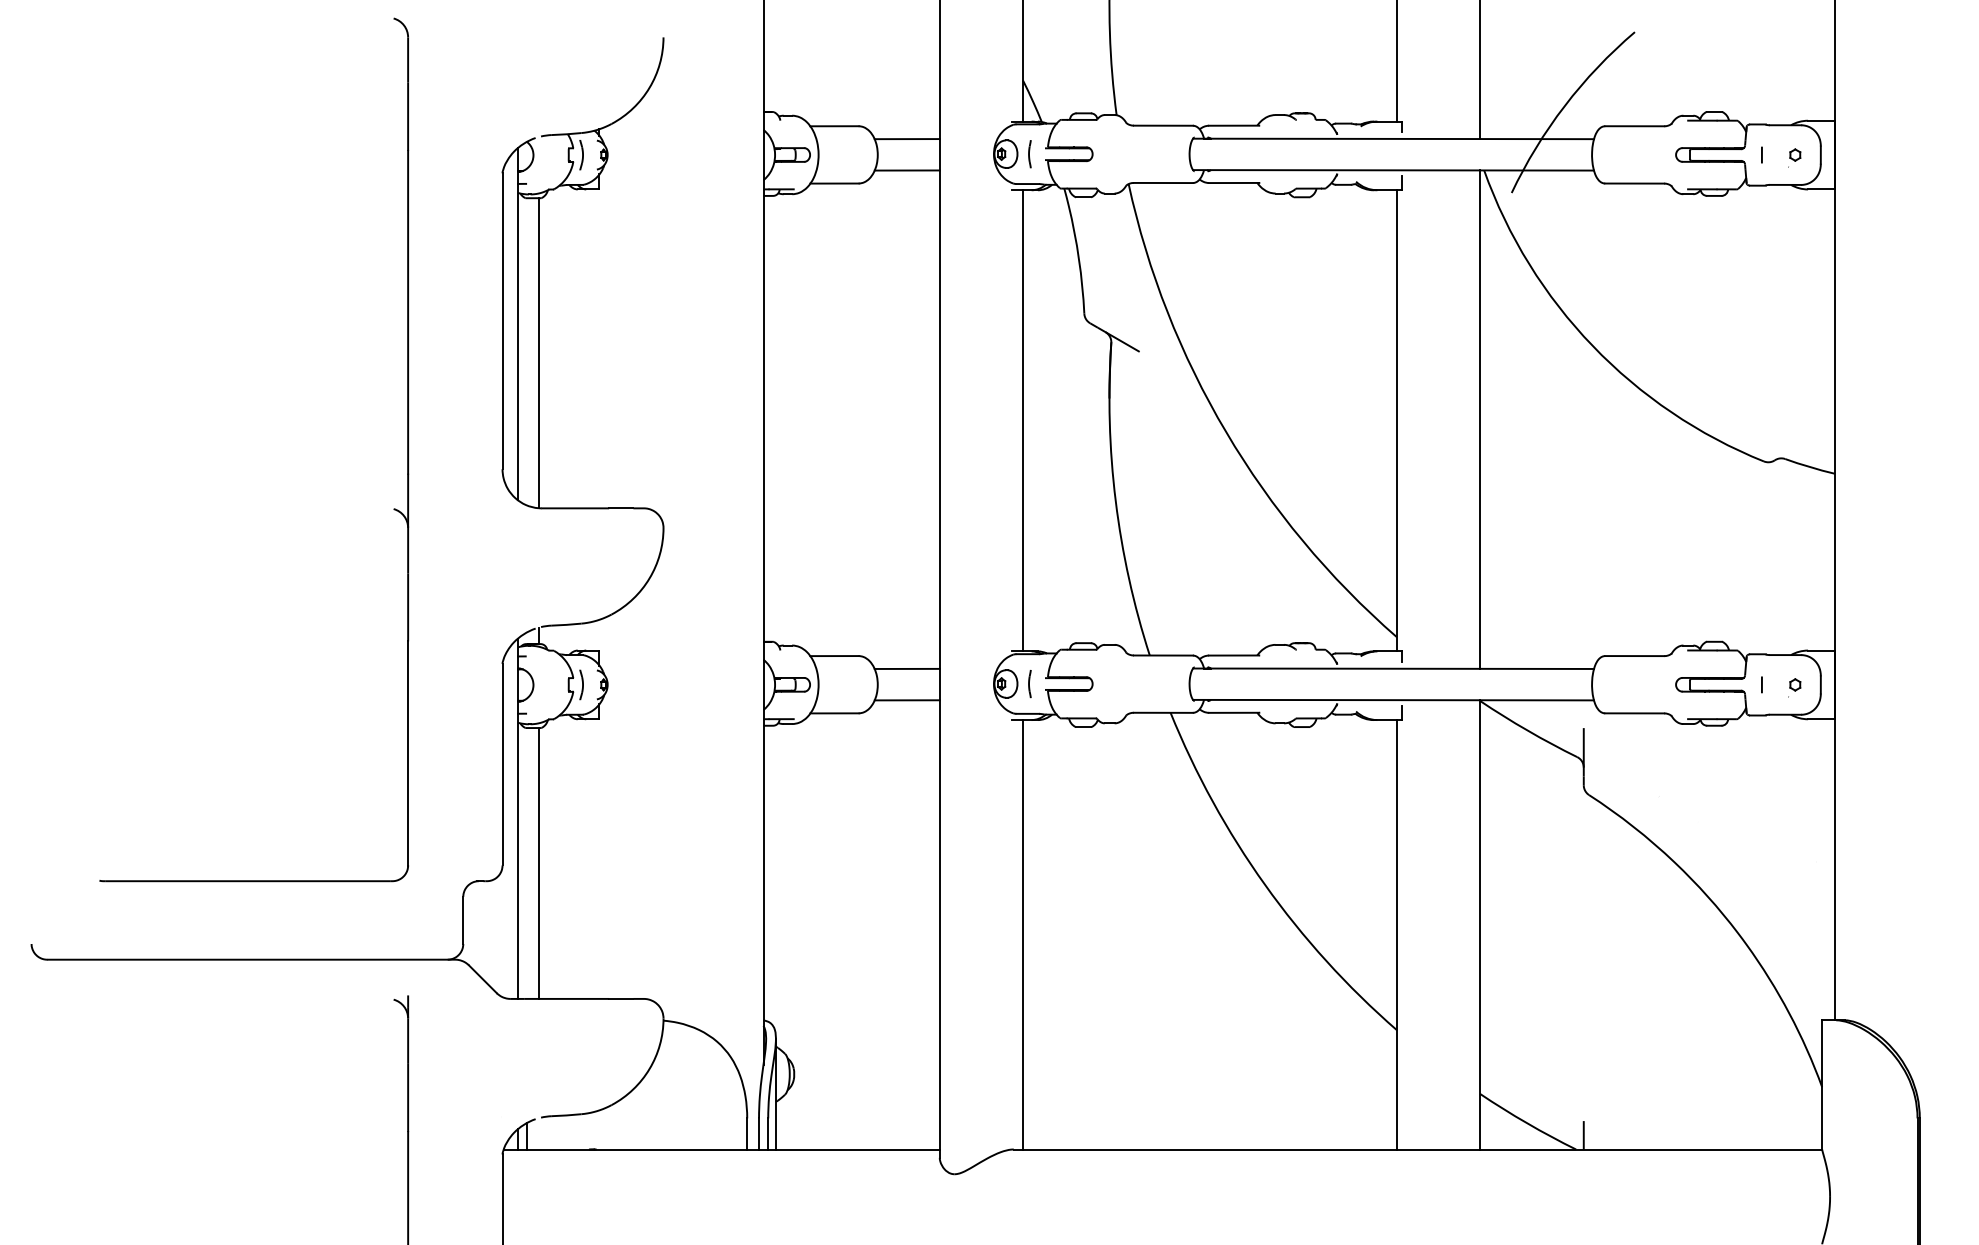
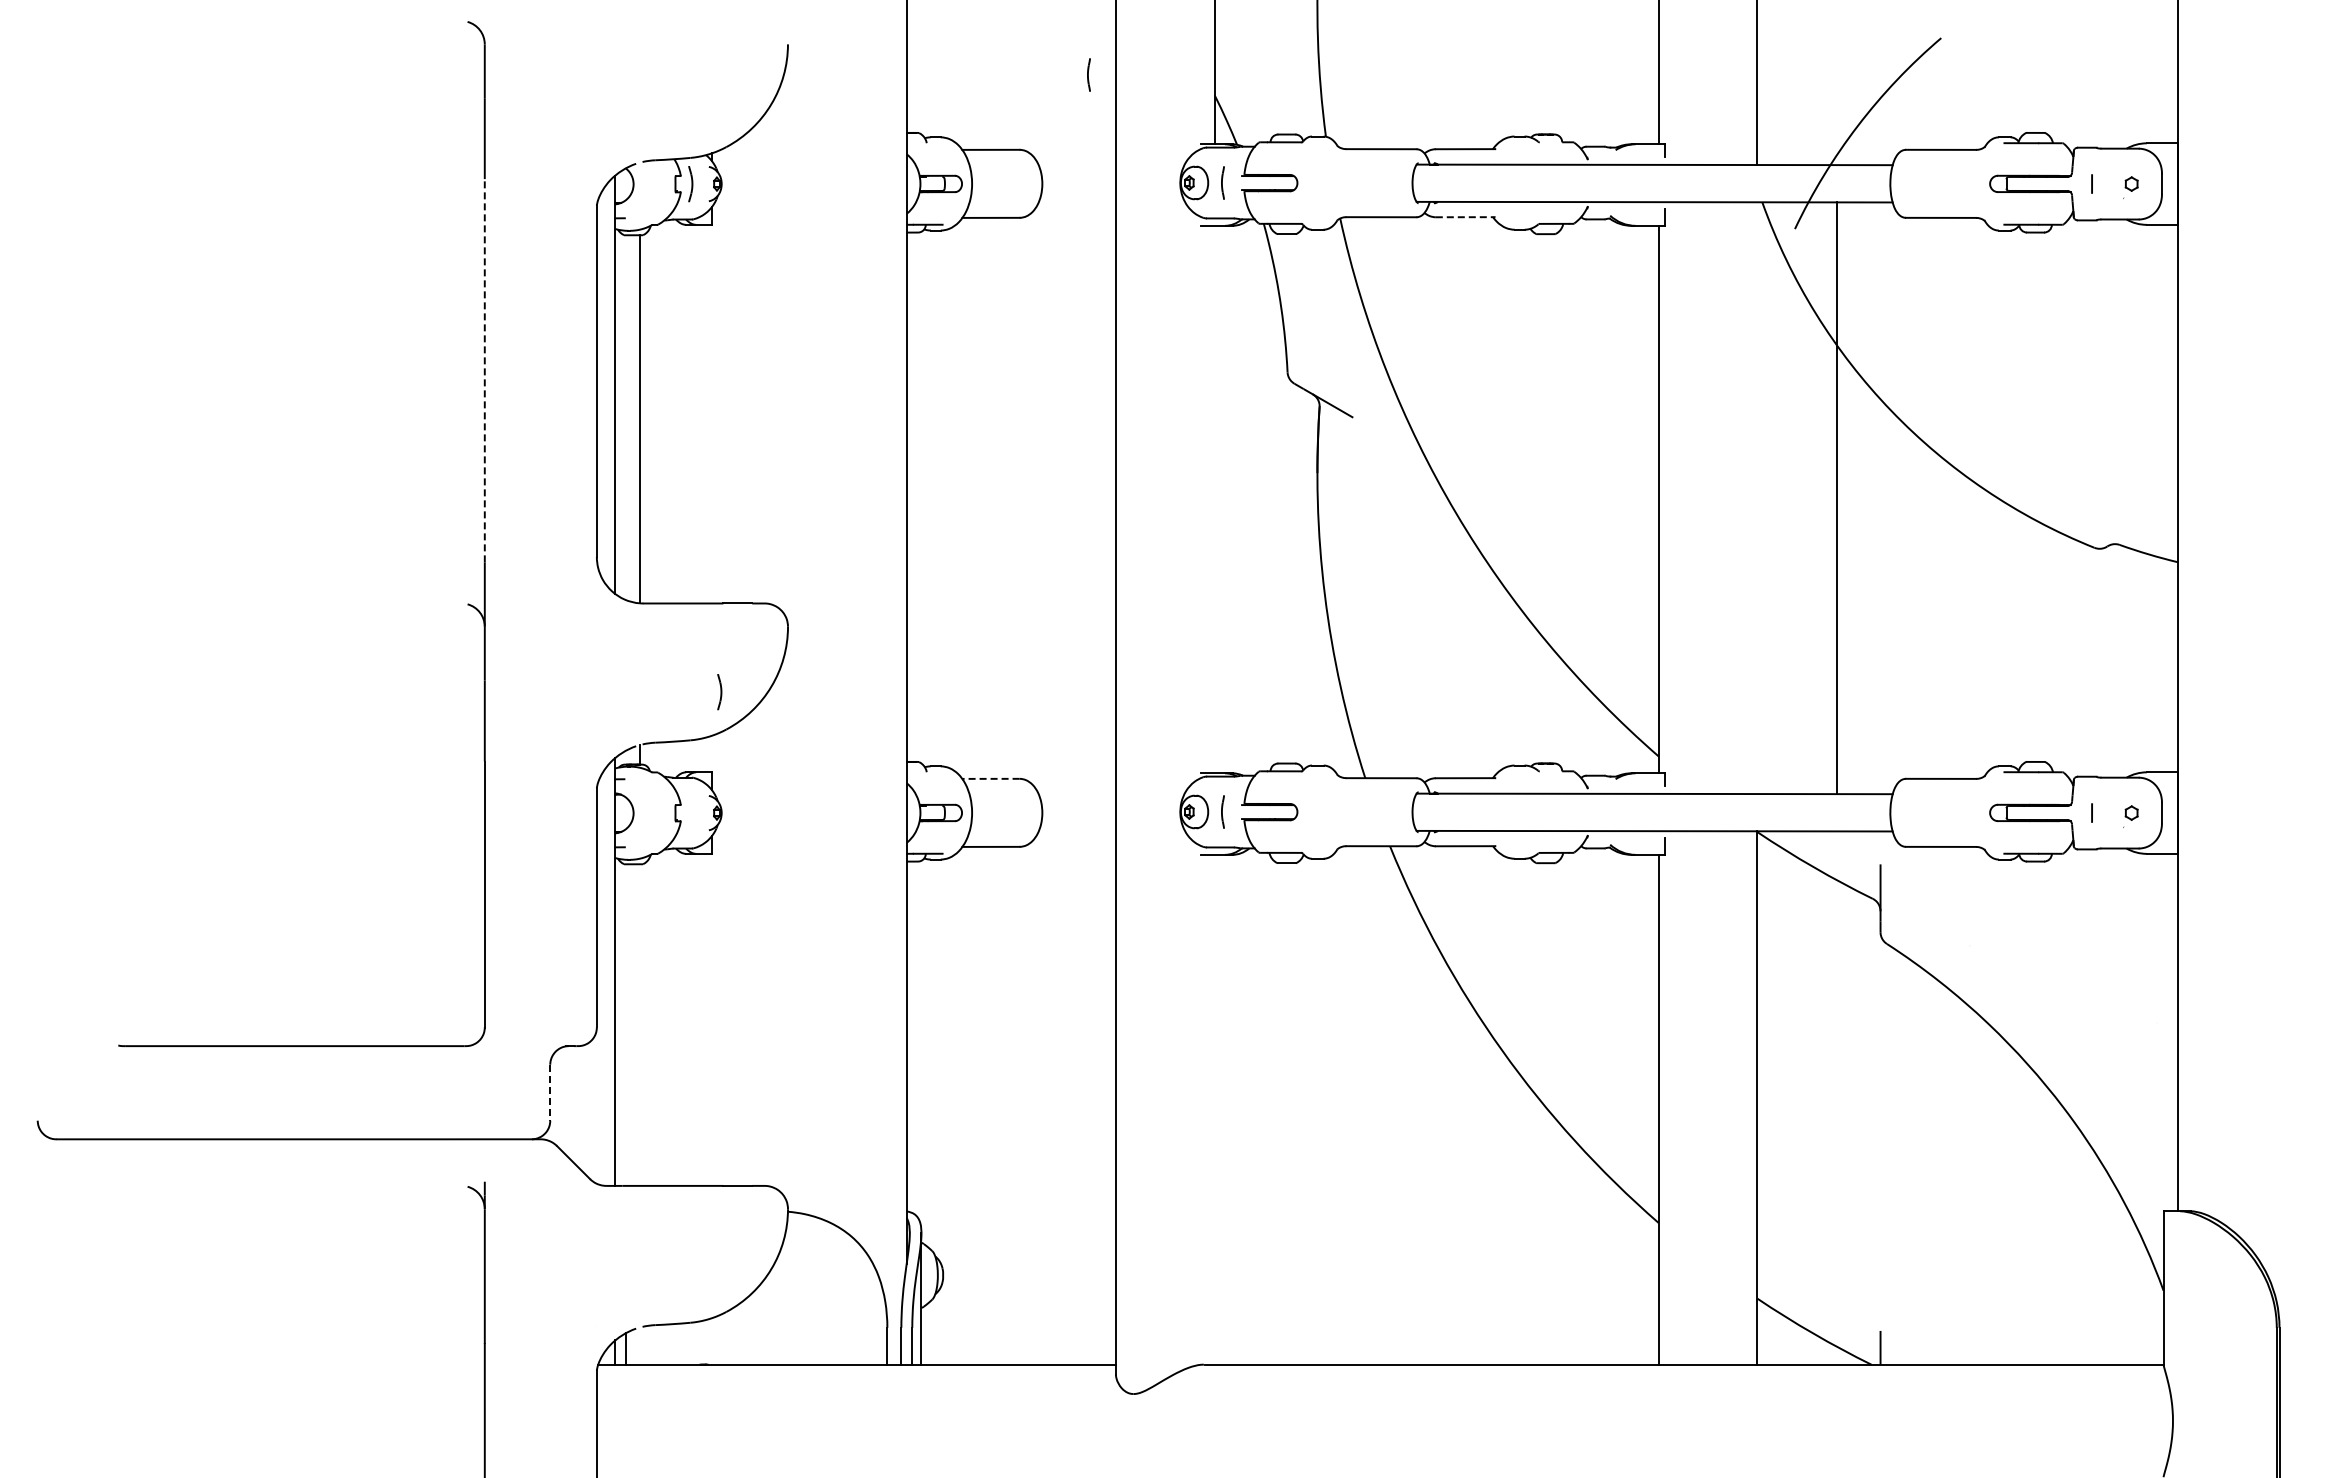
line: (916, 62) -> (1088, 74), added
line: (906, 139) -> (1076, 165), removed
line: (906, 170) -> (1076, 202), removed
line: (1234, 183) -> (1465, 217), solid -> dashed
line: (407, 312) -> (484, 370), solid -> dashed
line: (1480, 419) -> (1837, 498), moved
line: (1022, 420) -> (1214, 499), removed
line: (834, 655) -> (990, 778), solid -> dashed
line: (906, 669) -> (1076, 794), removed
part: (581, 685) -> (719, 692), moved
line: (906, 700) -> (1076, 831), removed
line: (539, 862) -> (640, 1024), removed
line: (463, 920) -> (550, 1092), solid -> dashed
line: (1022, 934) -> (1214, 1109), removed

